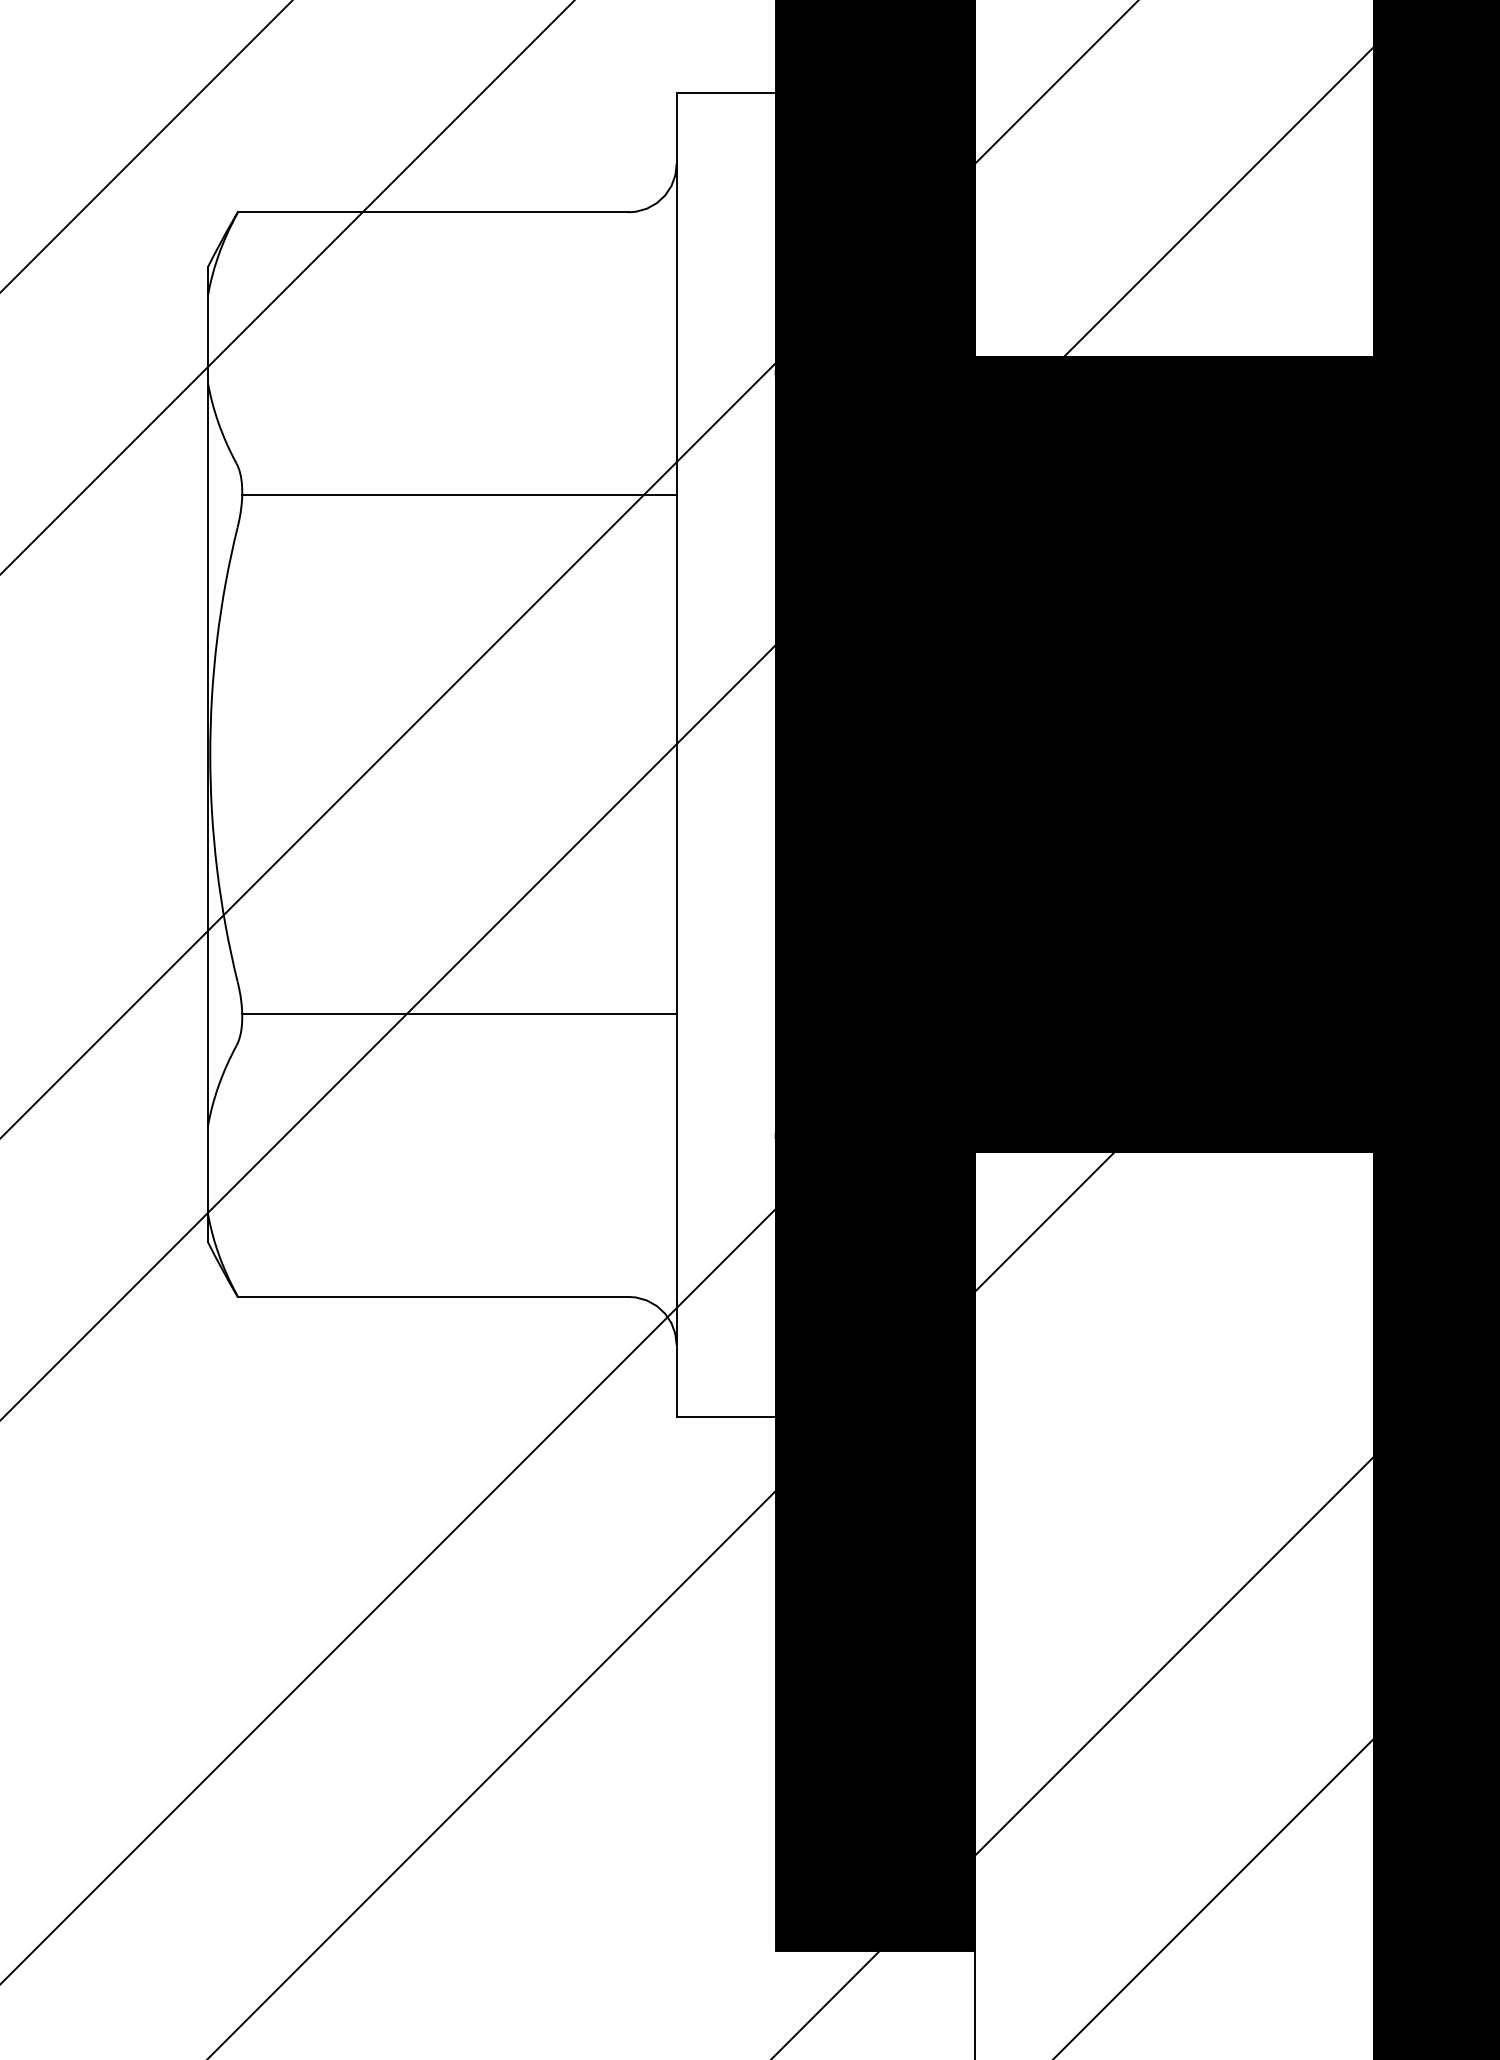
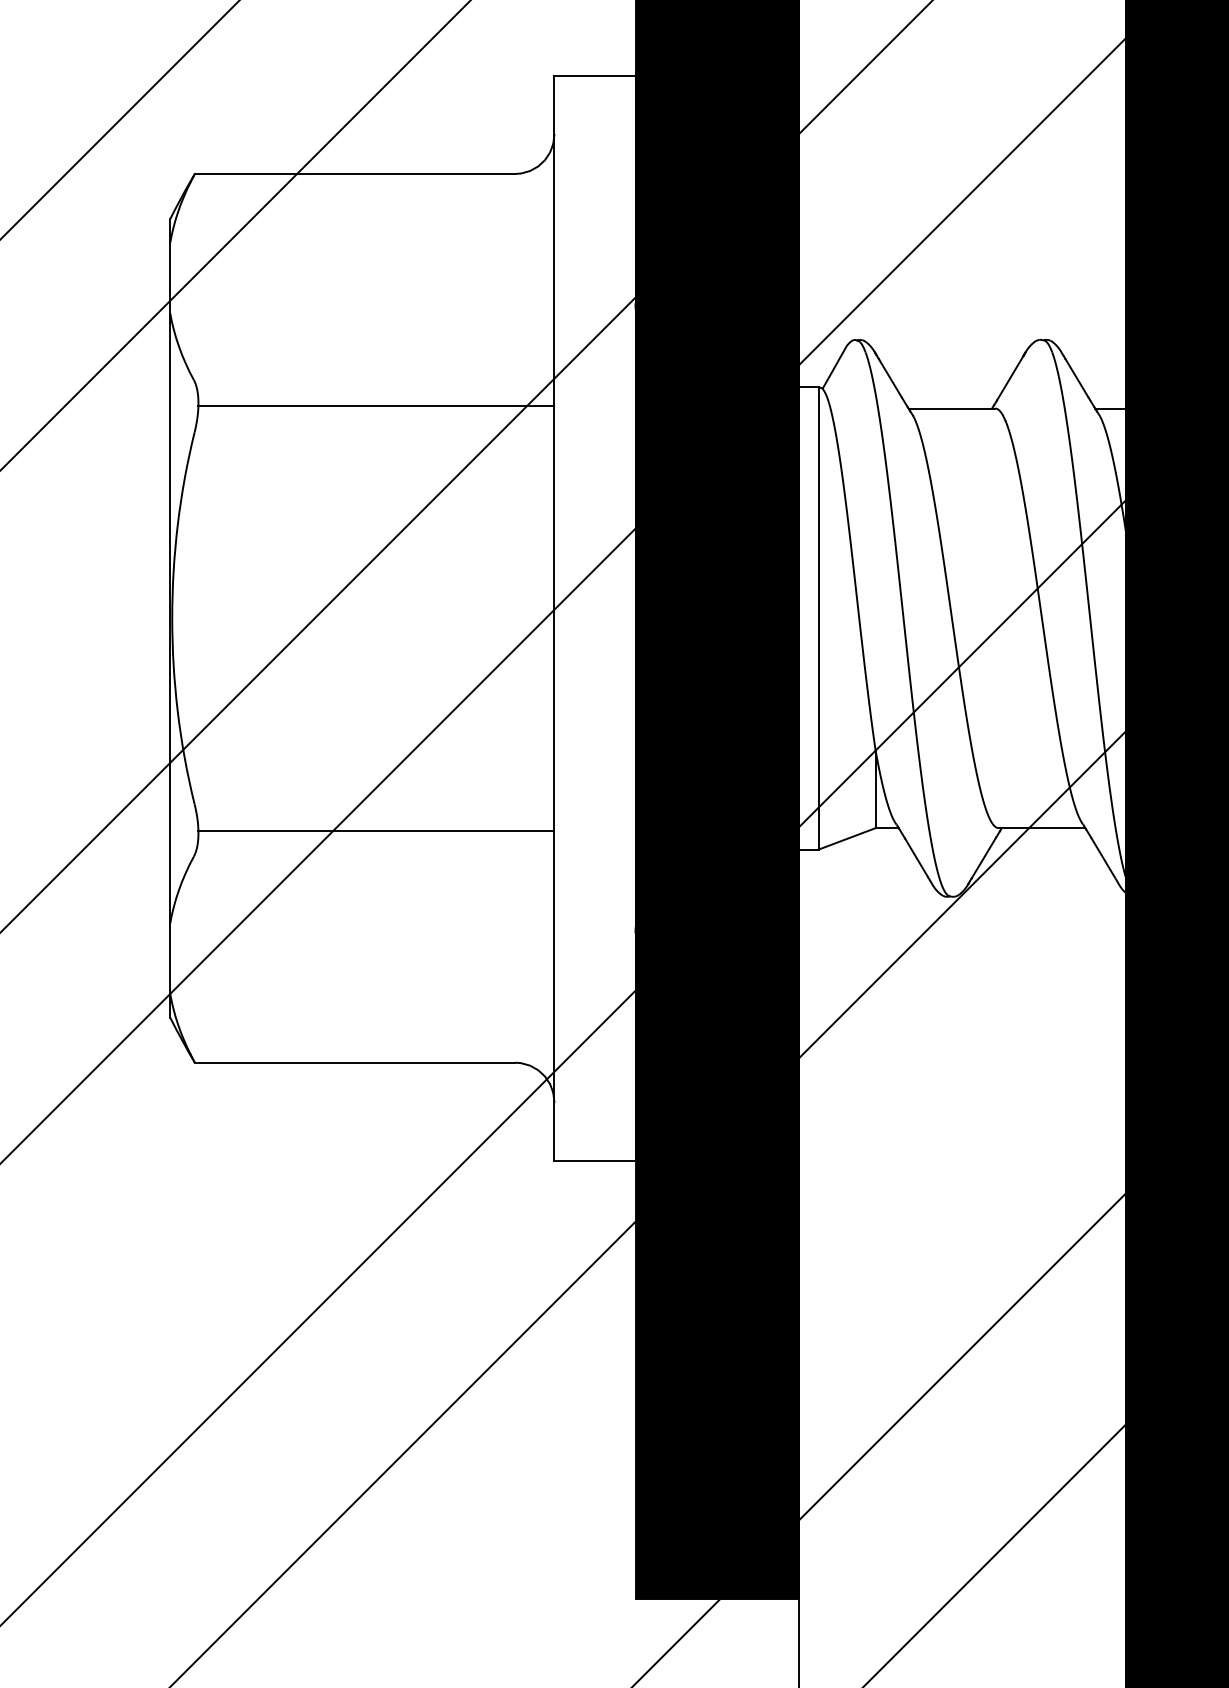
fill: (1173, 754) -> (961, 618), removed

